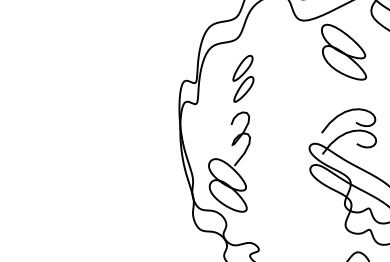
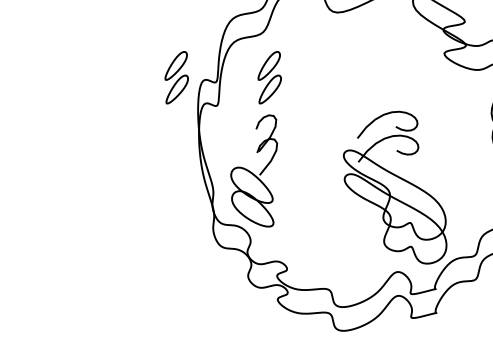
part: (344, 51) -> (382, 47), removed
part: (160, 78) -> (176, 77), added

